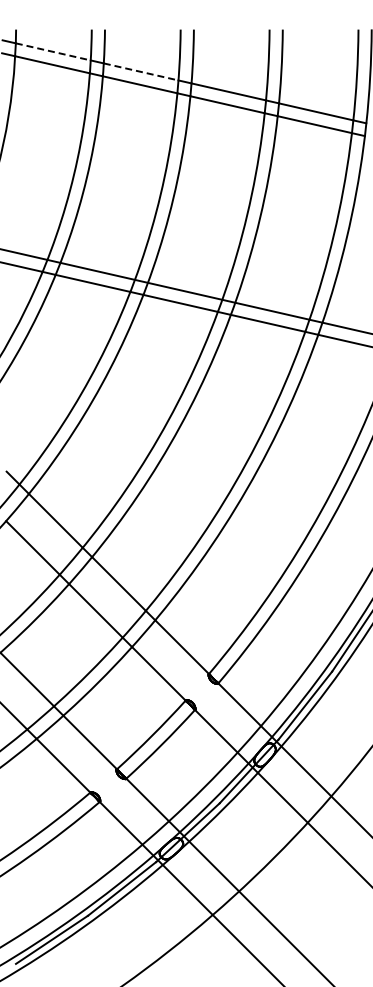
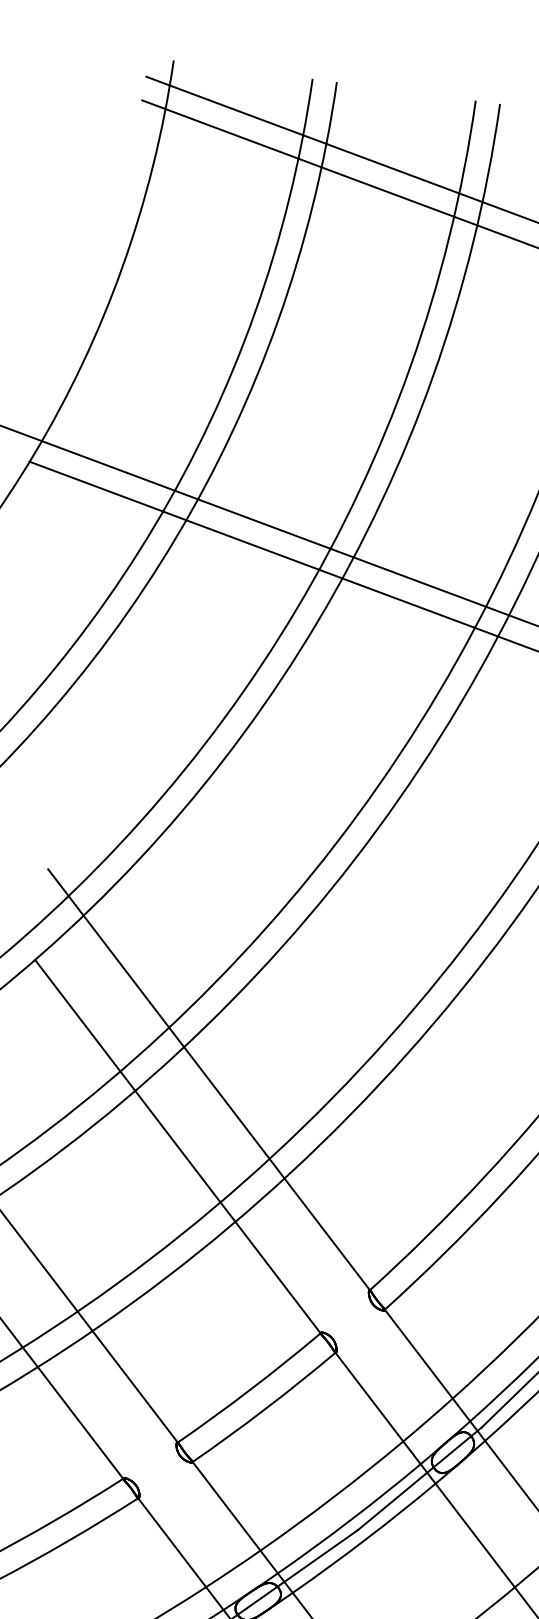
line: (53, 52) -> (236, 111), dashed -> solid
line: (141, 72) -> (393, 169), dashed -> solid

